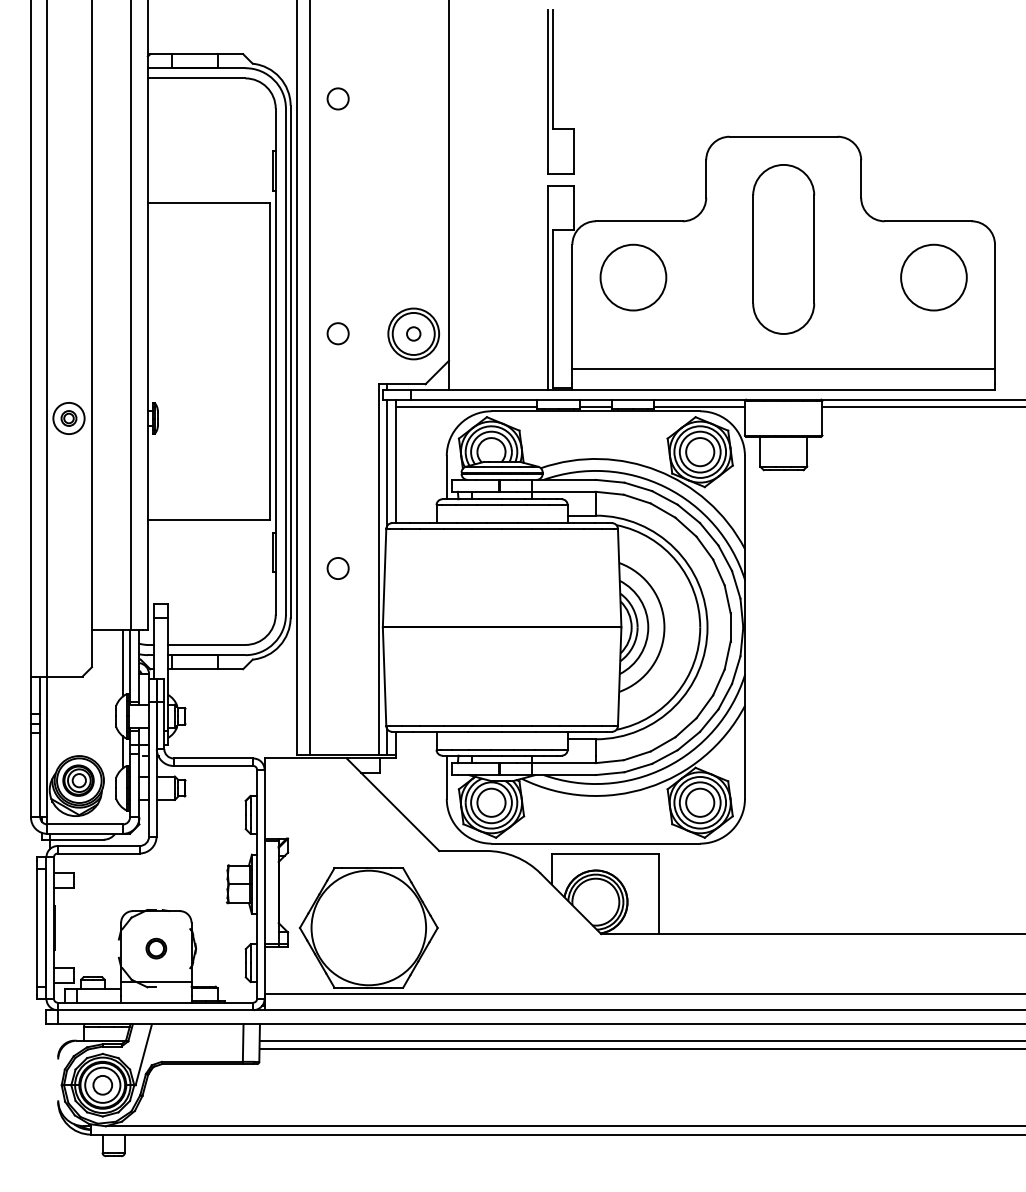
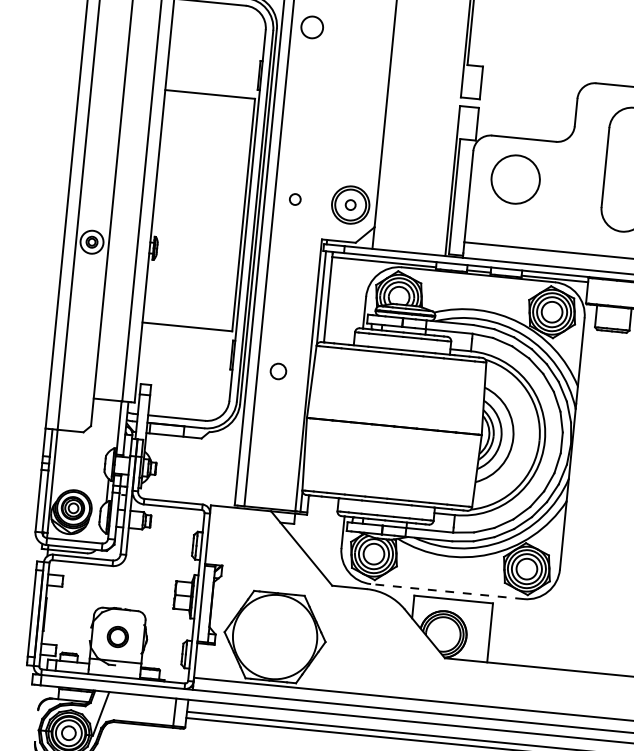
circle: (337, 98) -> (311, 27), size x1.4
circle: (337, 333) -> (294, 199), size x0.7
line: (123, 662) -> (114, 424), removed
line: (595, 843) -> (447, 591), solid -> dashed
part: (156, 948) -> (118, 636), size x1.4

